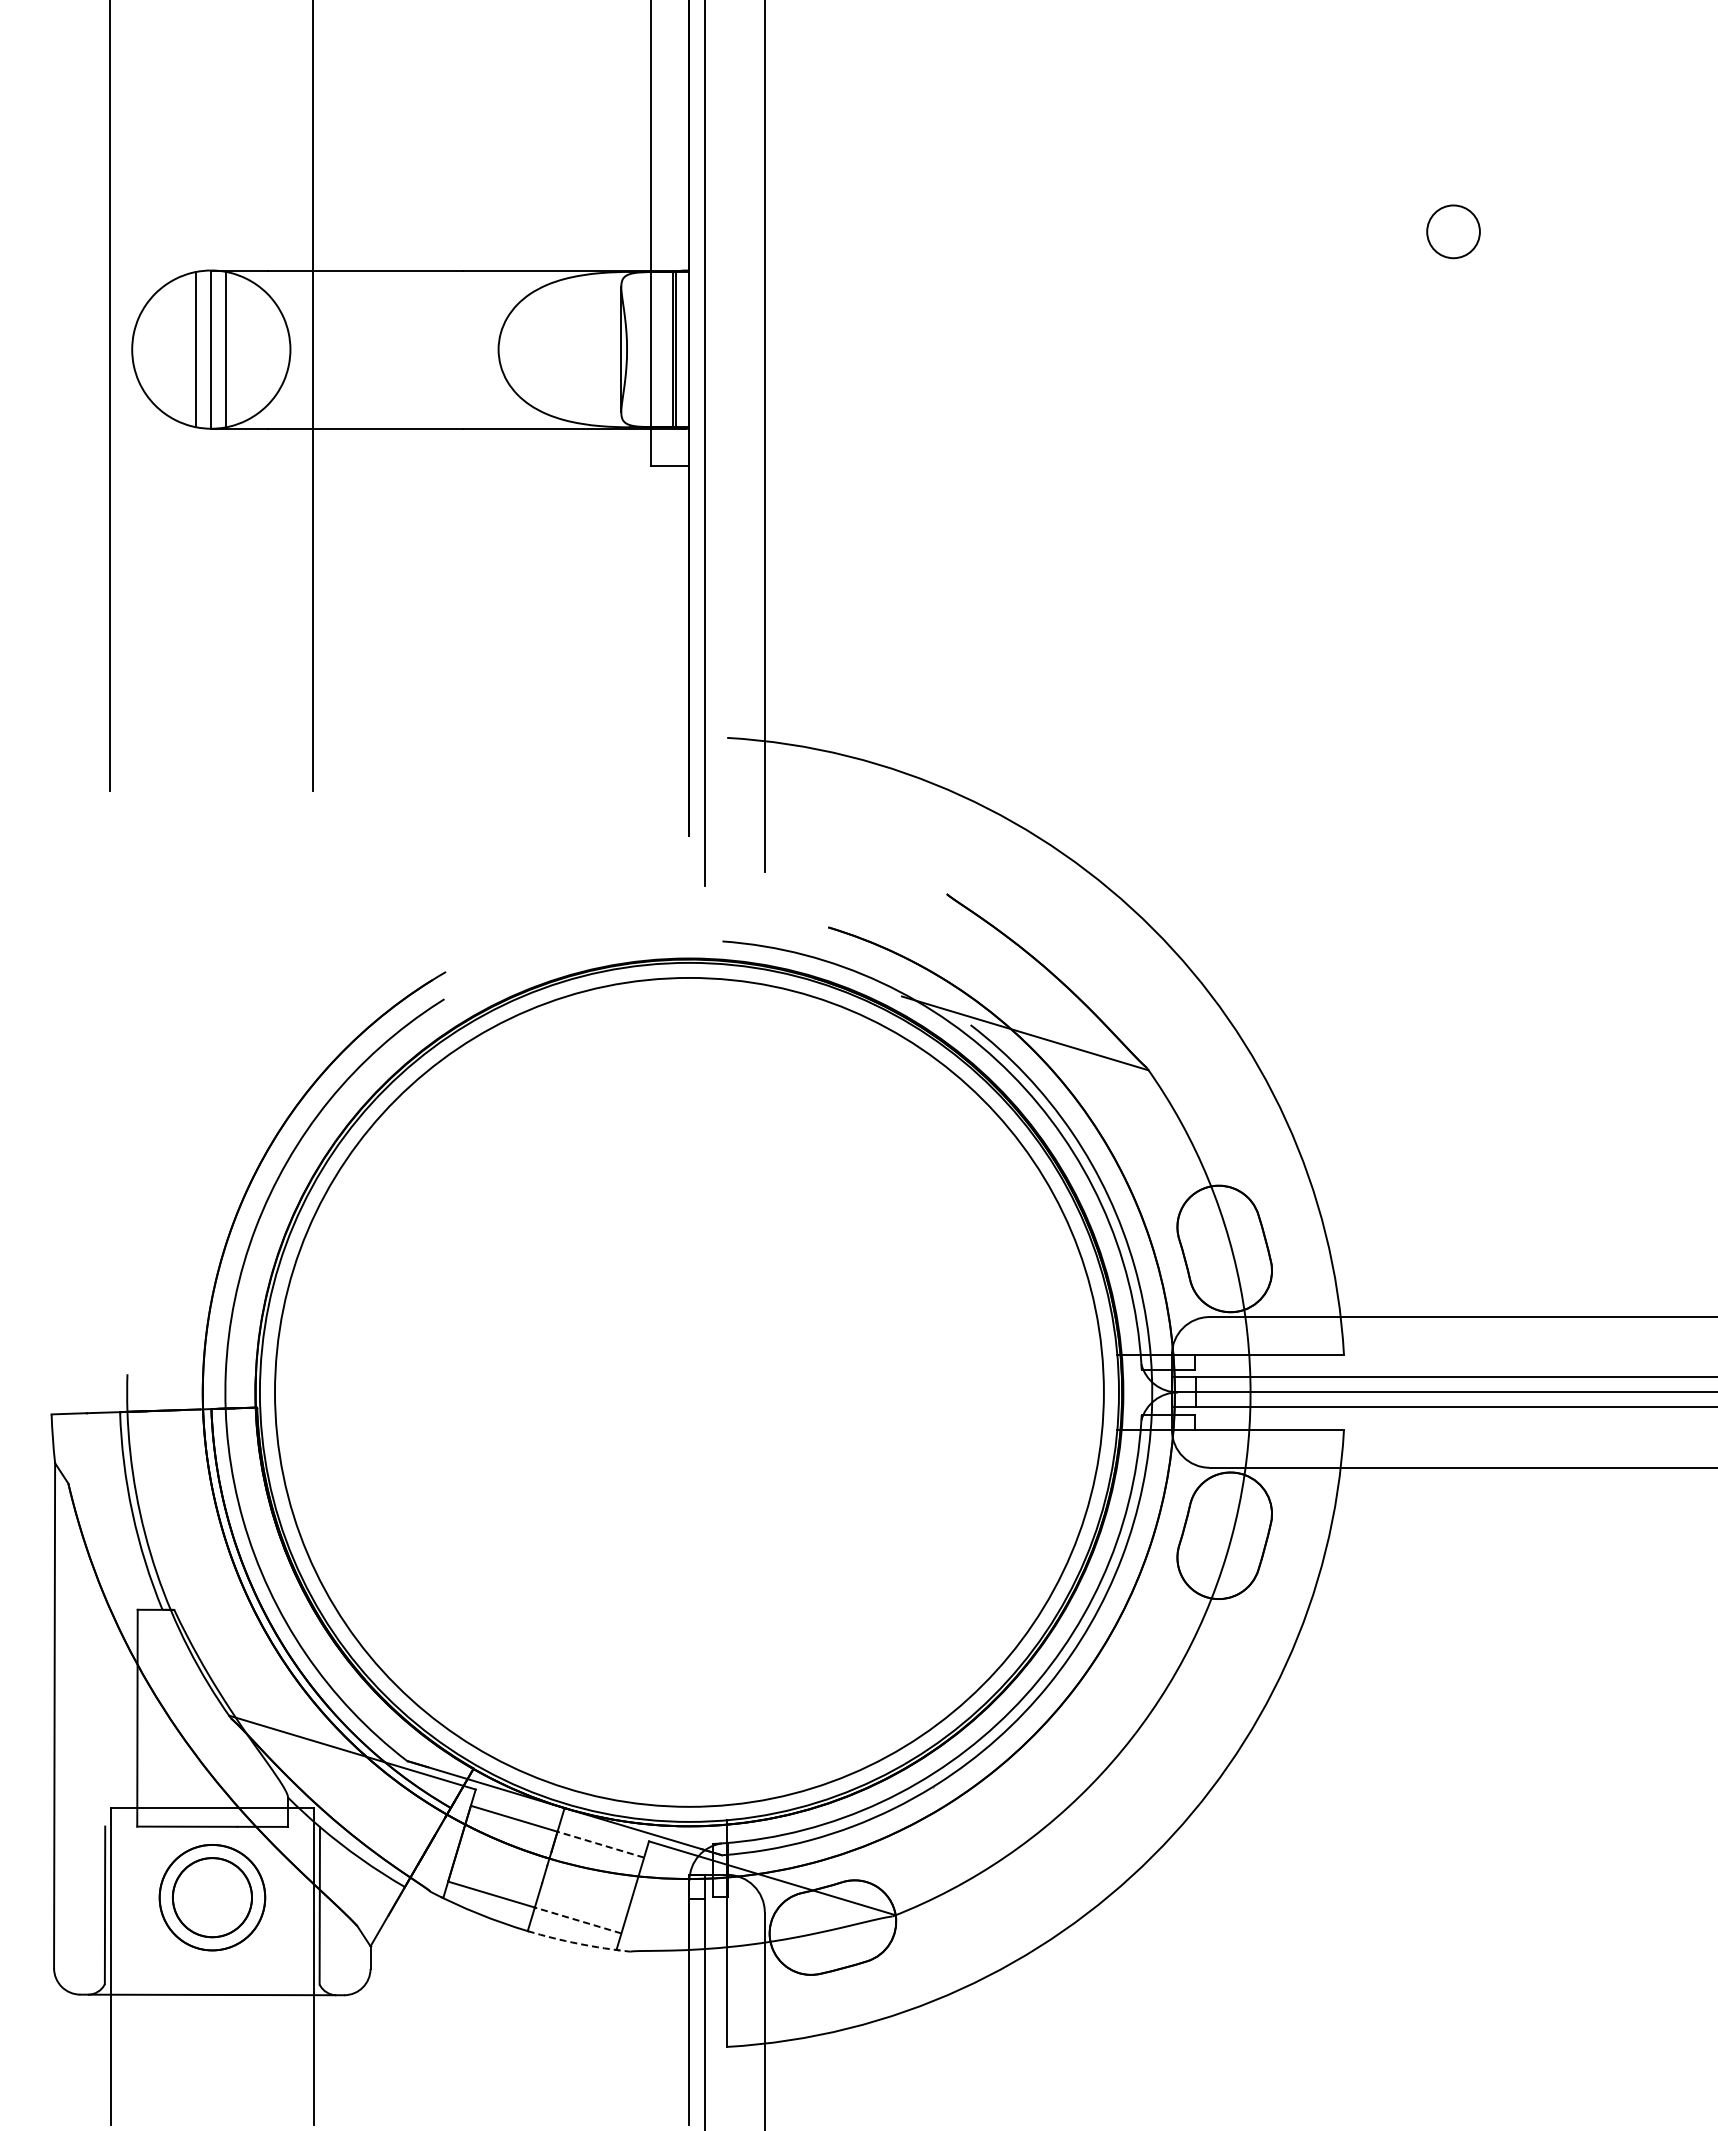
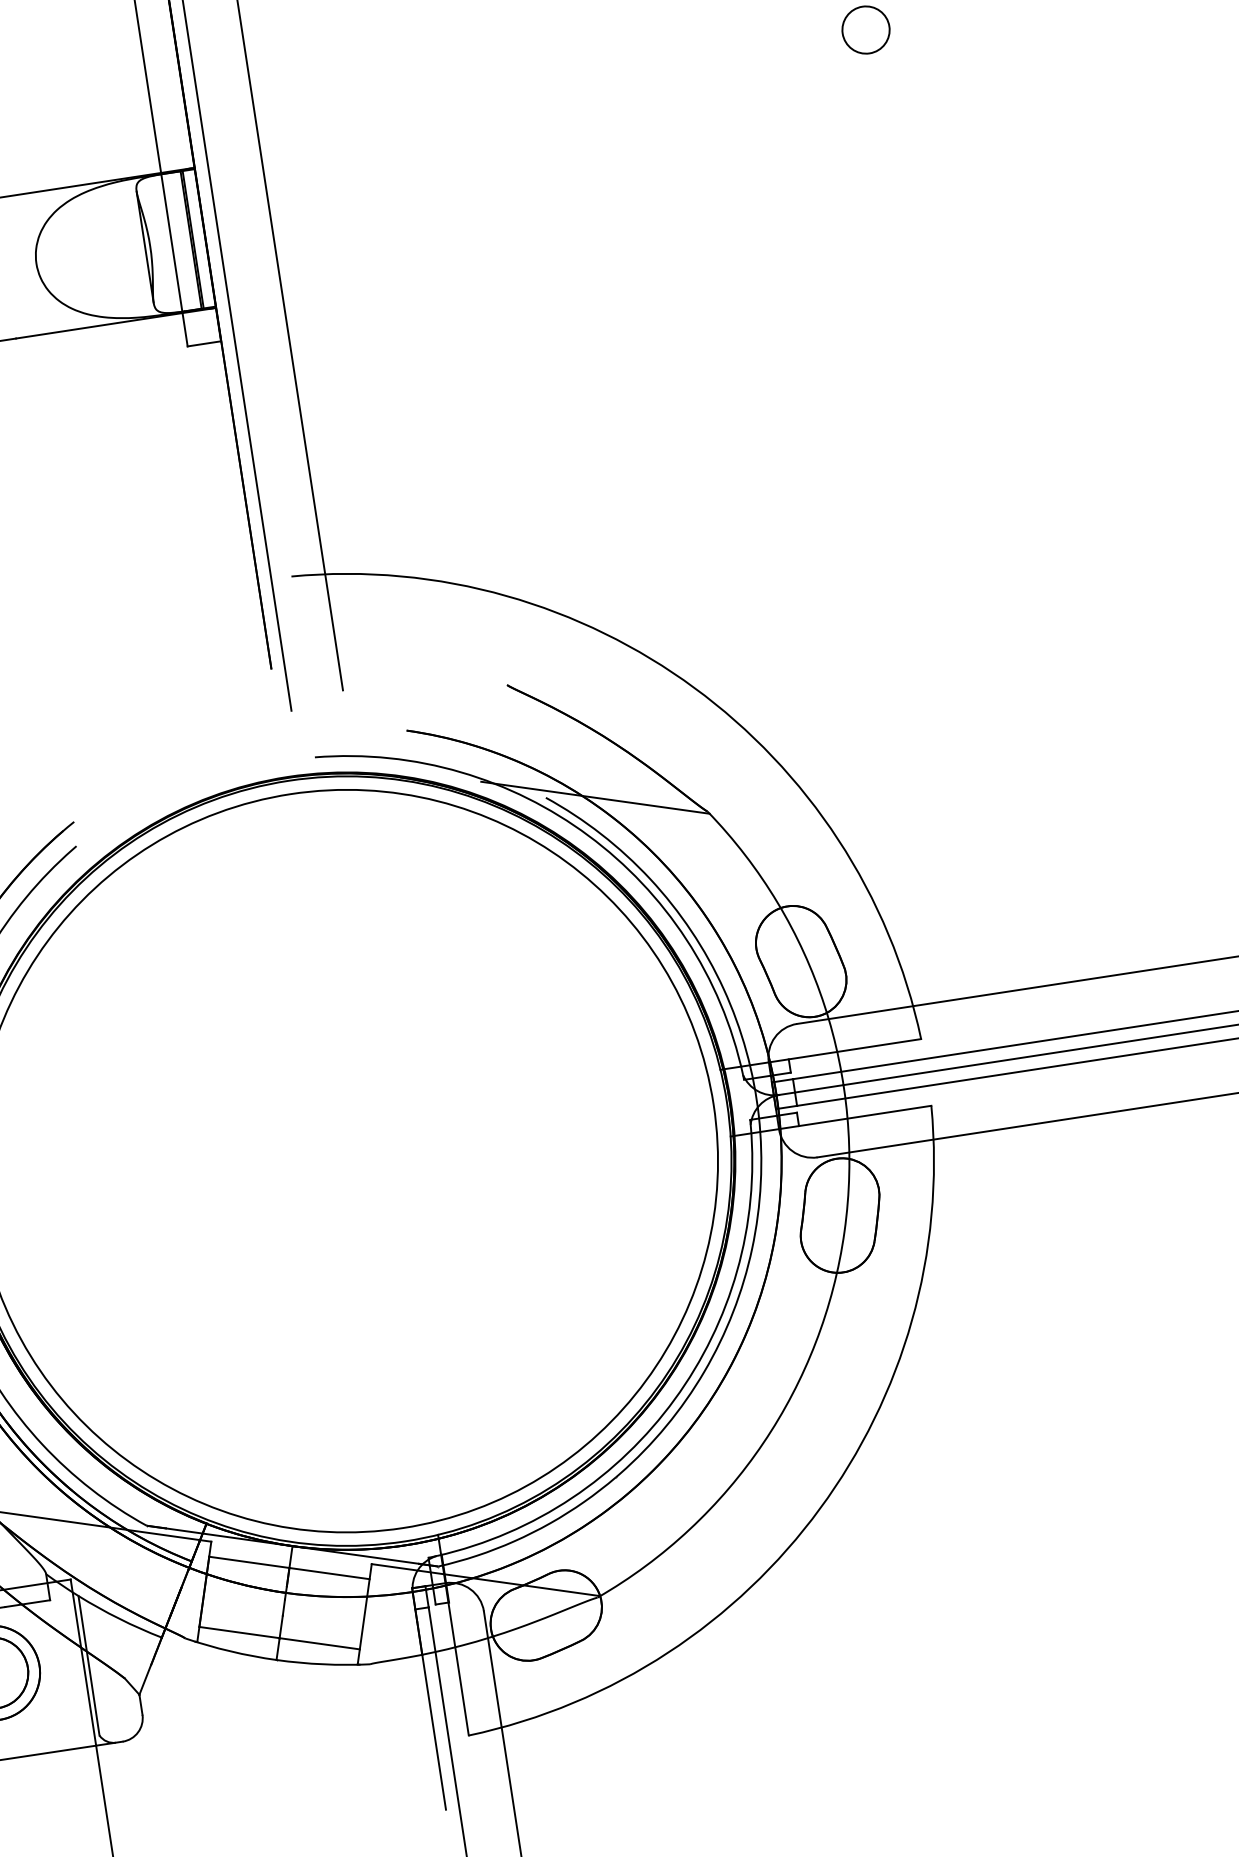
line: (600, 1844) -> (329, 1573), dashed -> solid
line: (577, 1920) -> (319, 1643), dashed -> solid
arc: (578, 1943) -> (323, 1664), dashed -> solid

